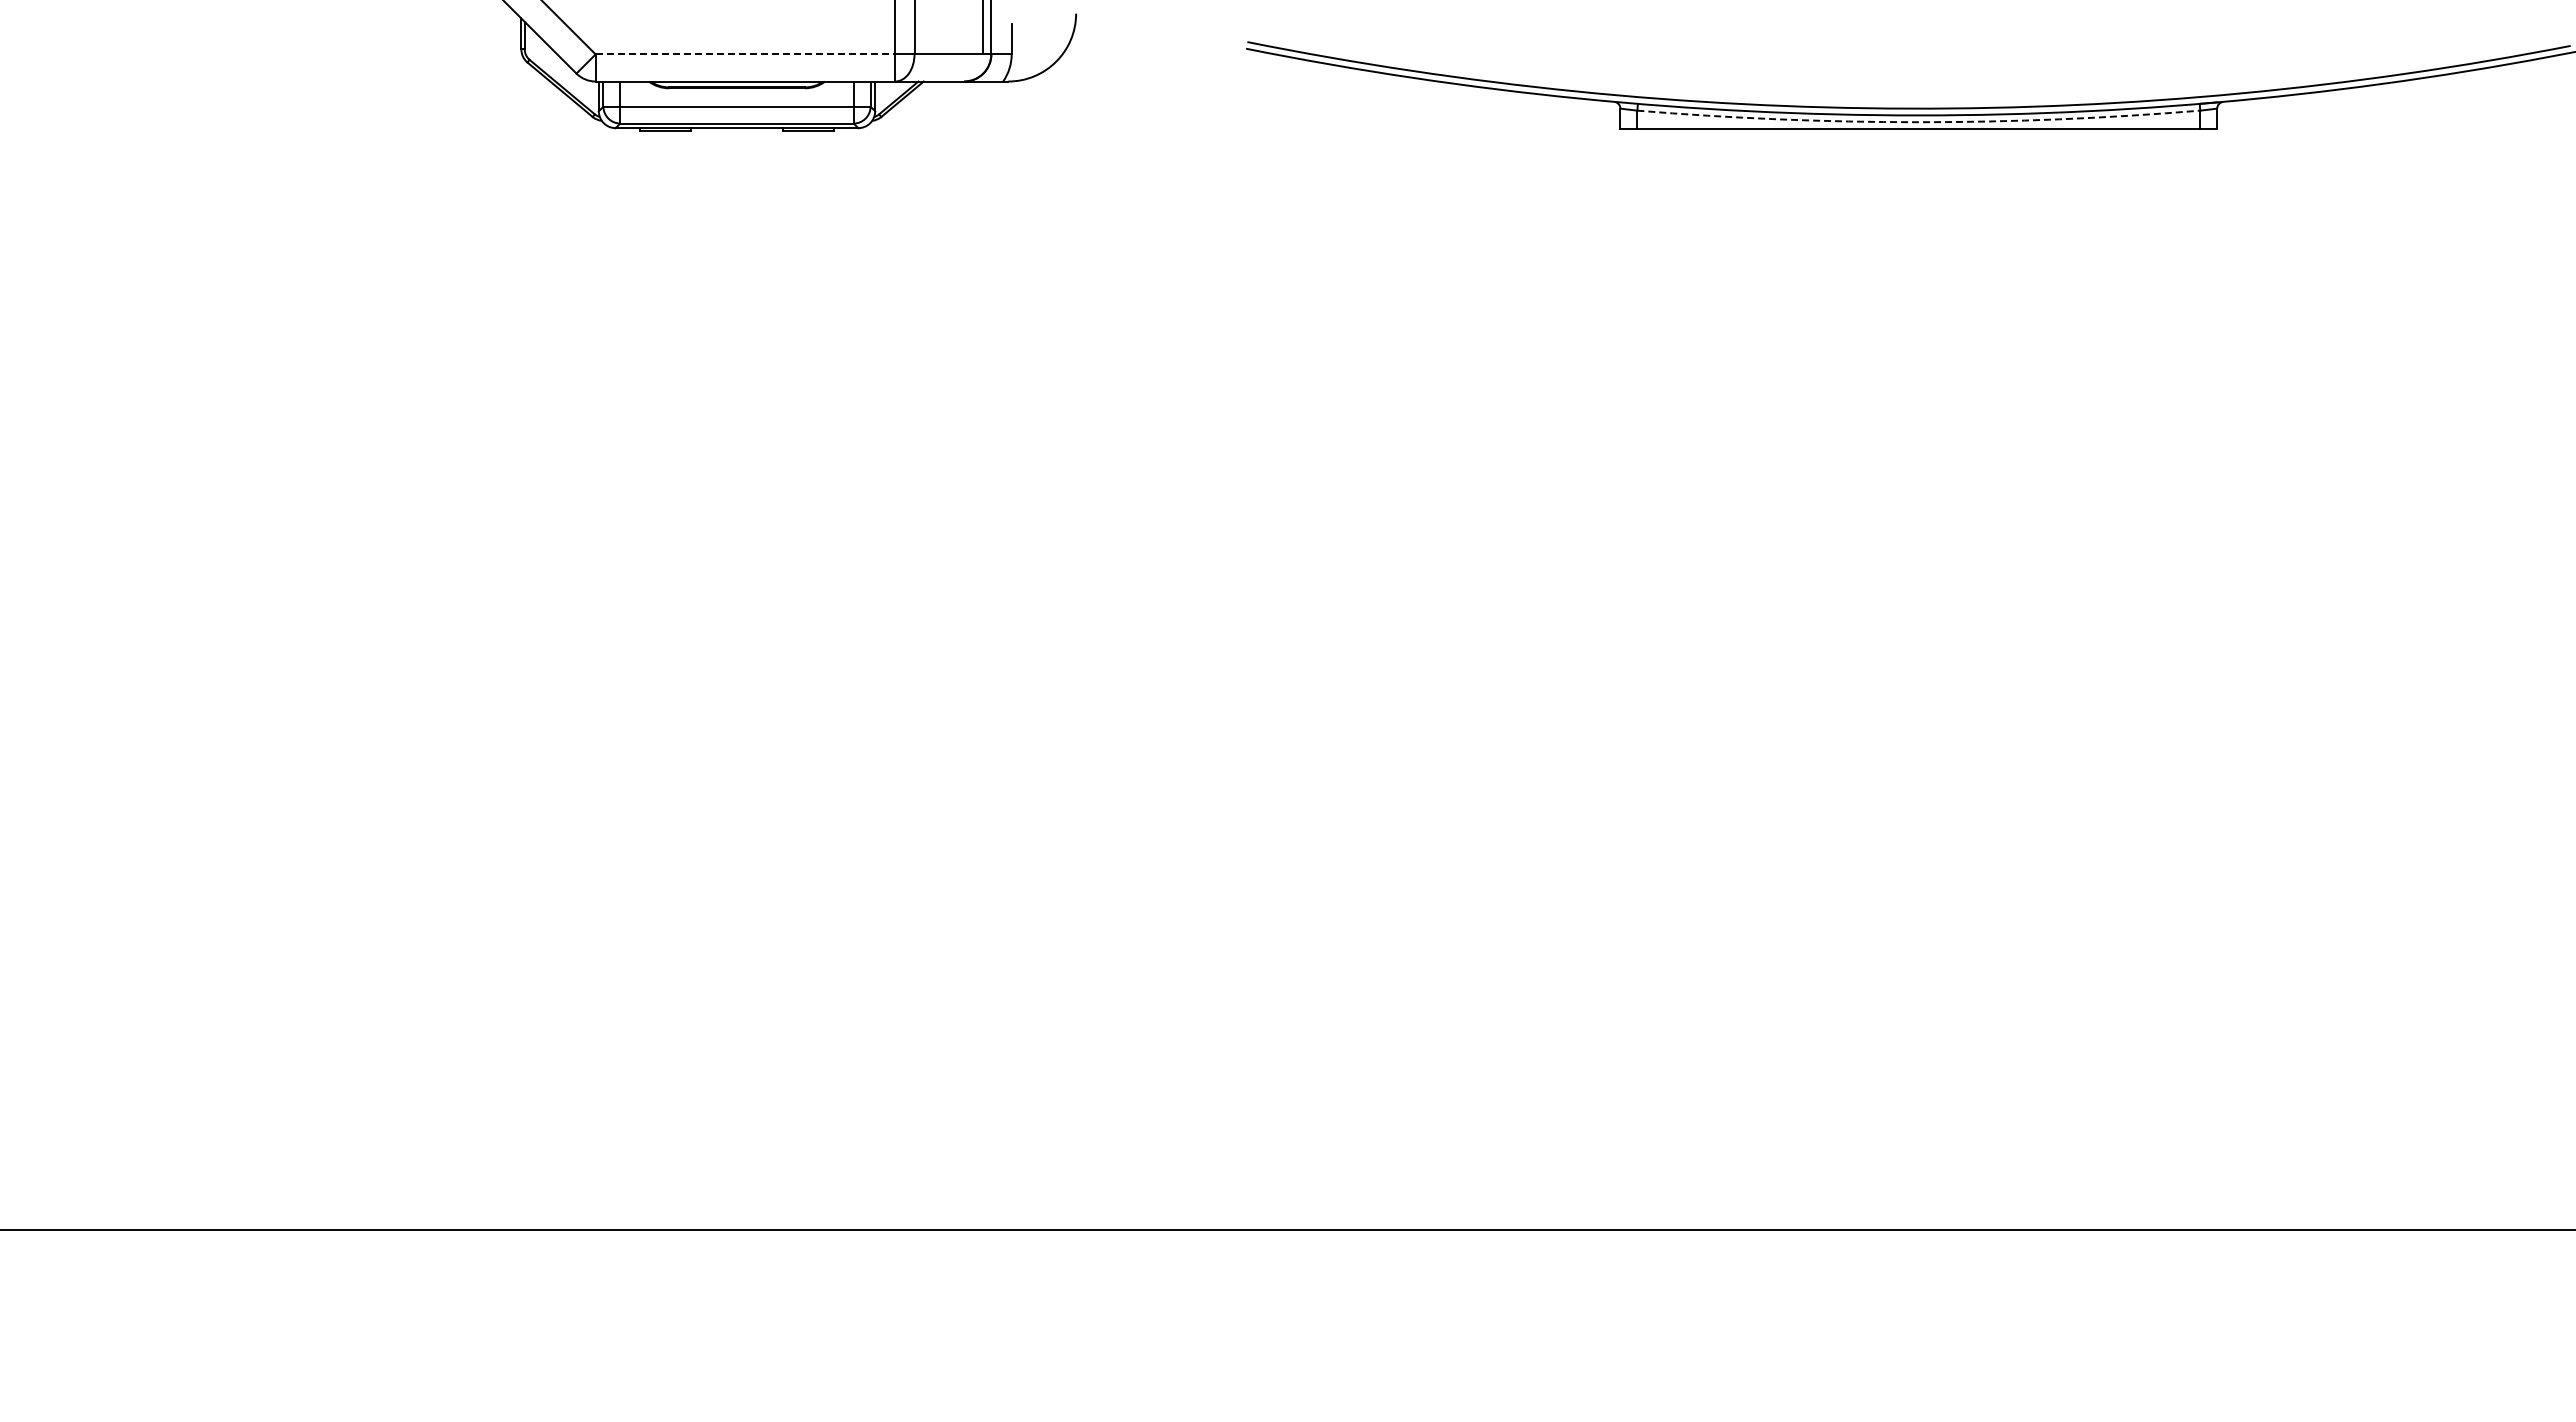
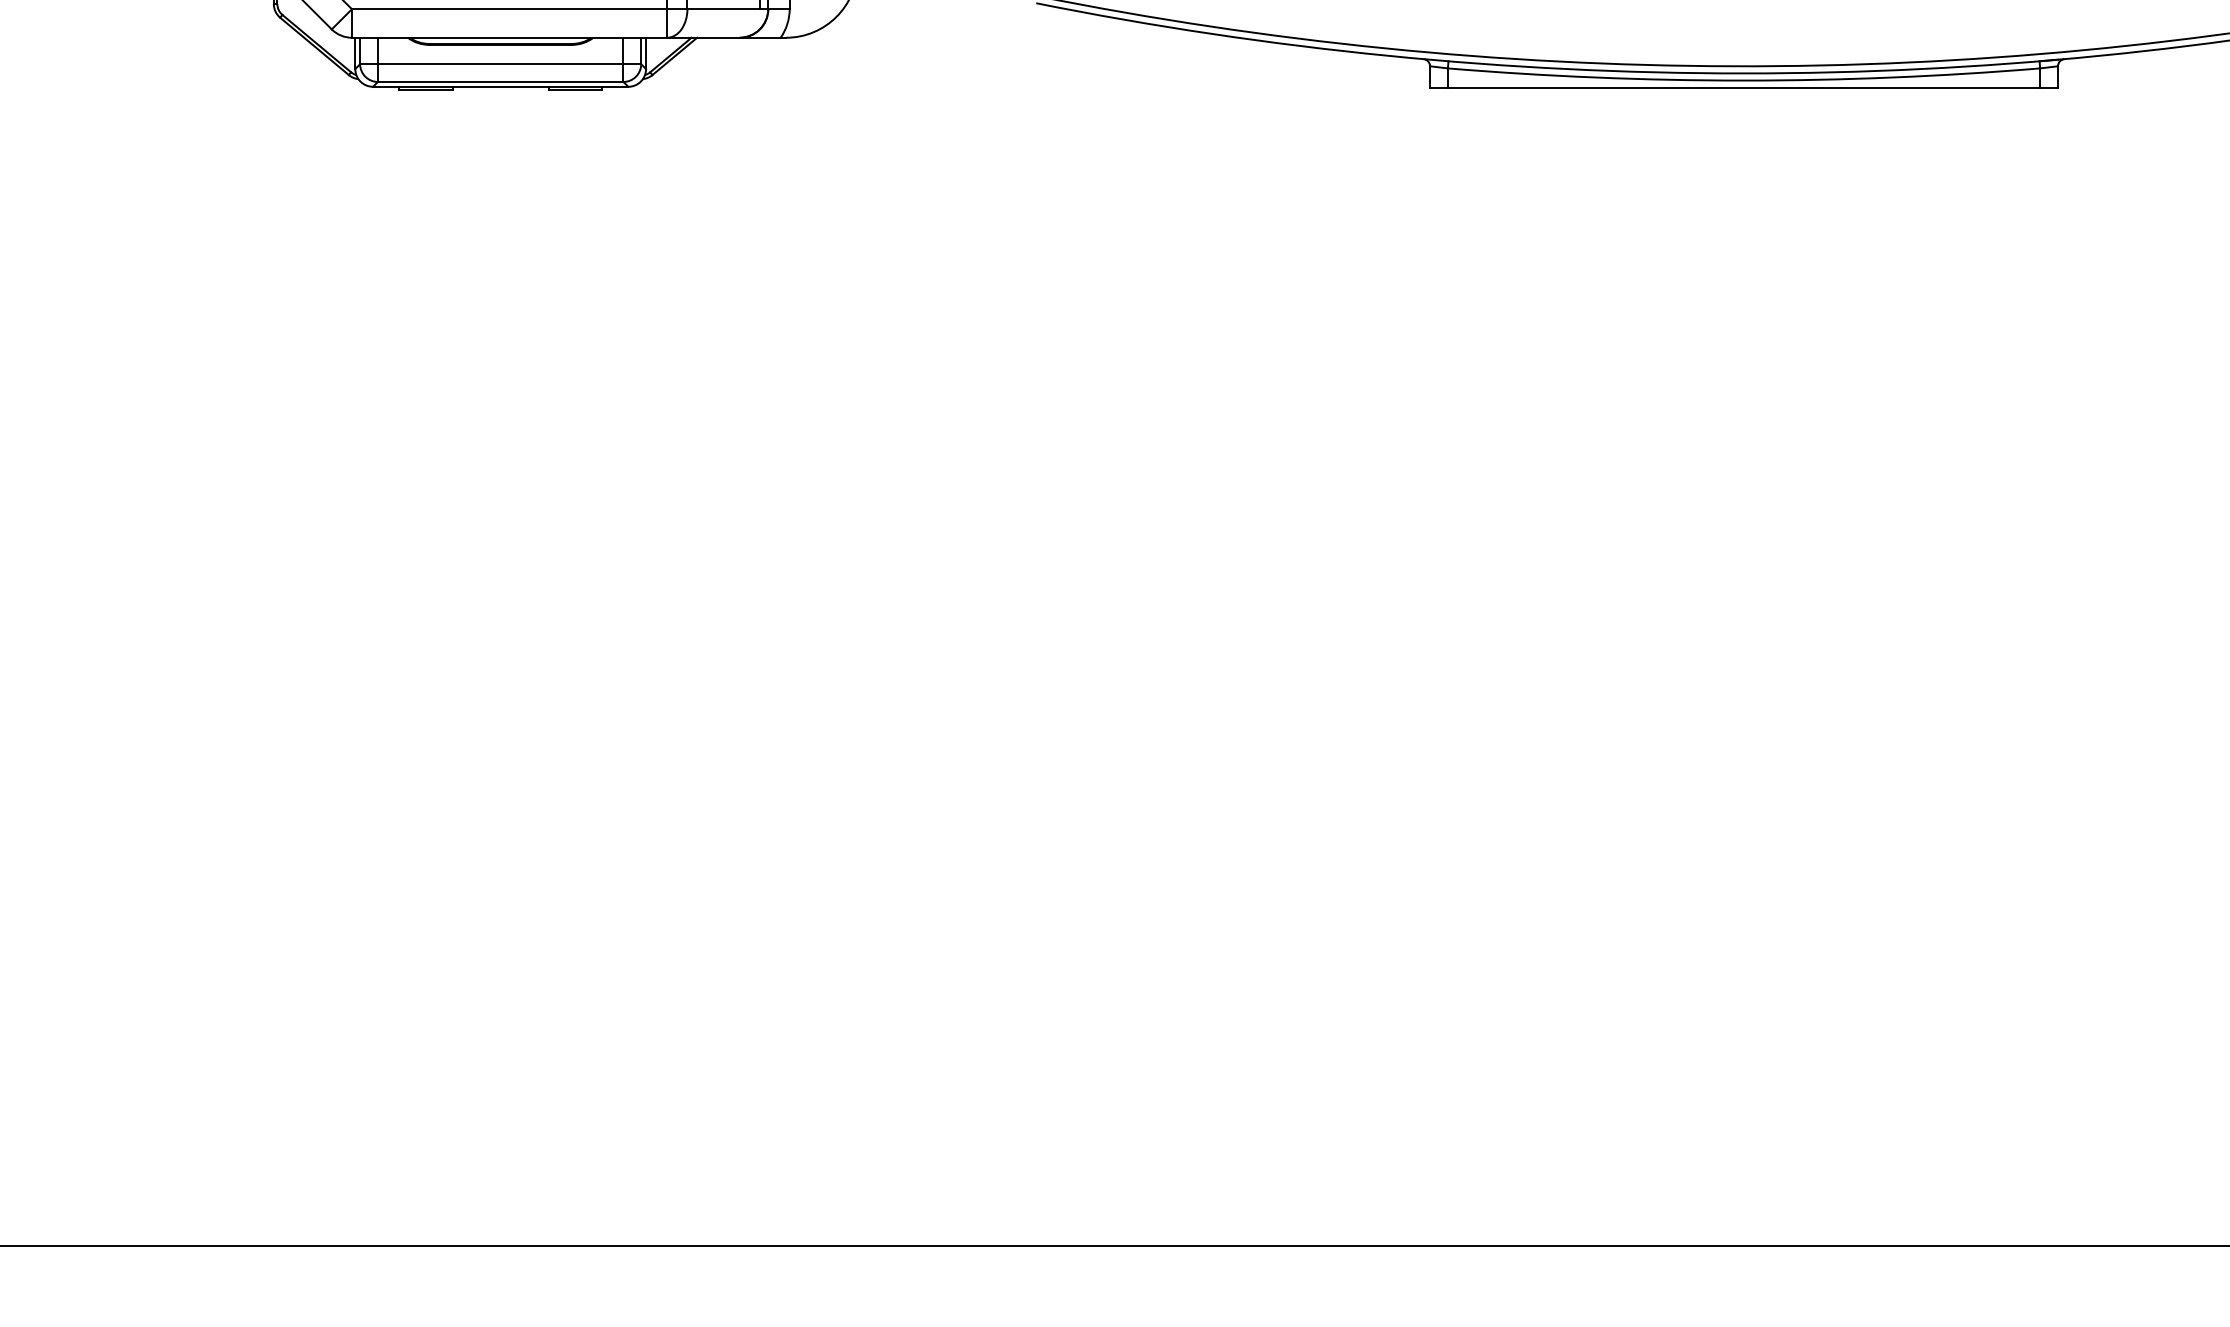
line: (745, 54) -> (509, 9), dashed -> solid
arc: (1918, 122) -> (1743, 80), dashed -> solid

